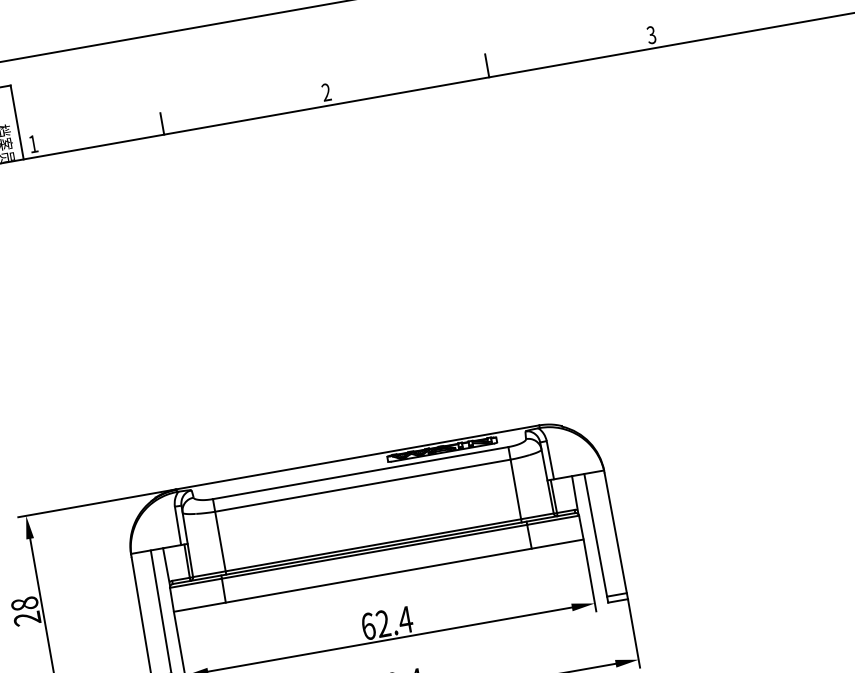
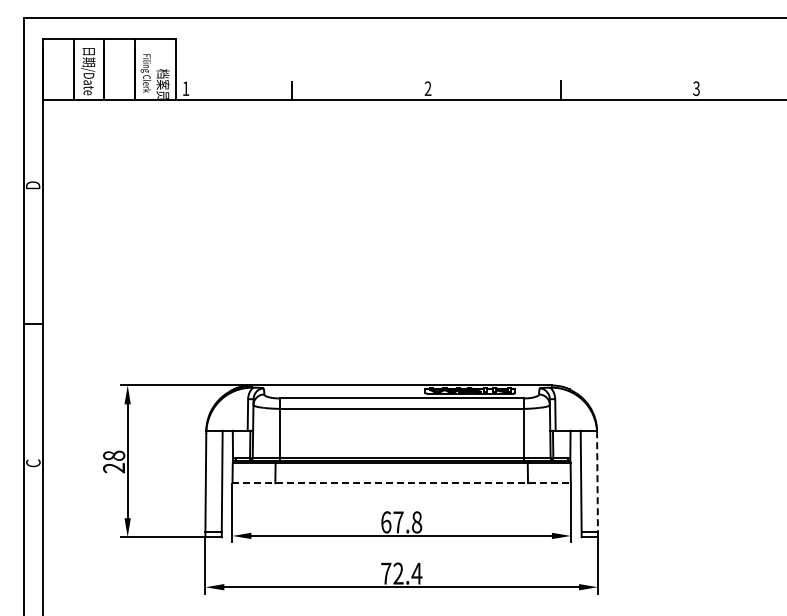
line: (616, 535) -> (597, 484), solid -> dashed
line: (379, 575) -> (402, 483), solid -> dashed
text: (394, 622) -> (407, 522), 62.4 -> 67.8

